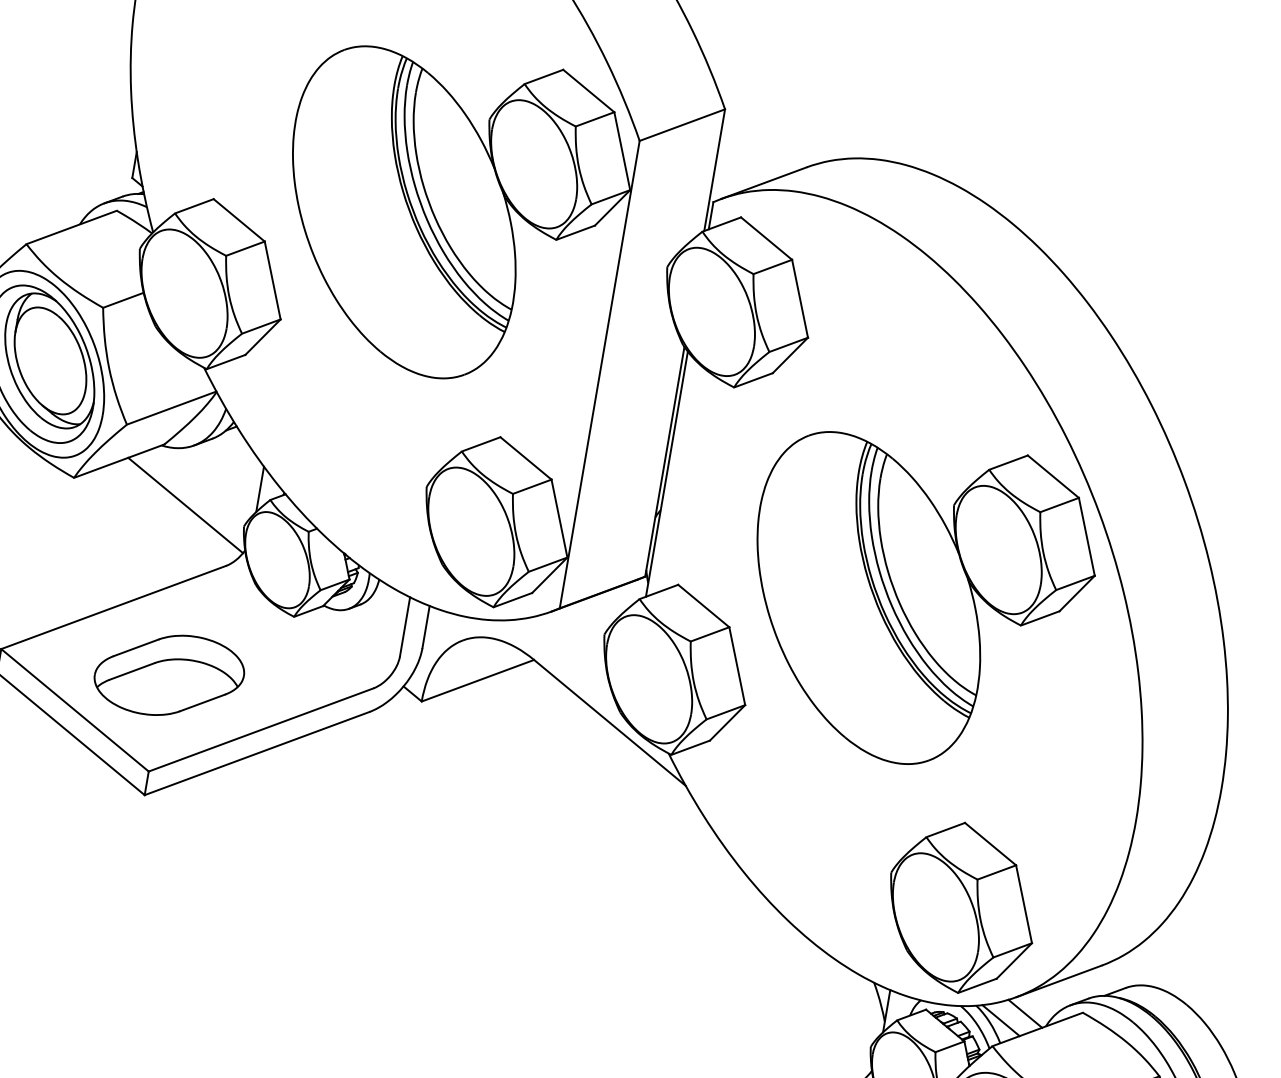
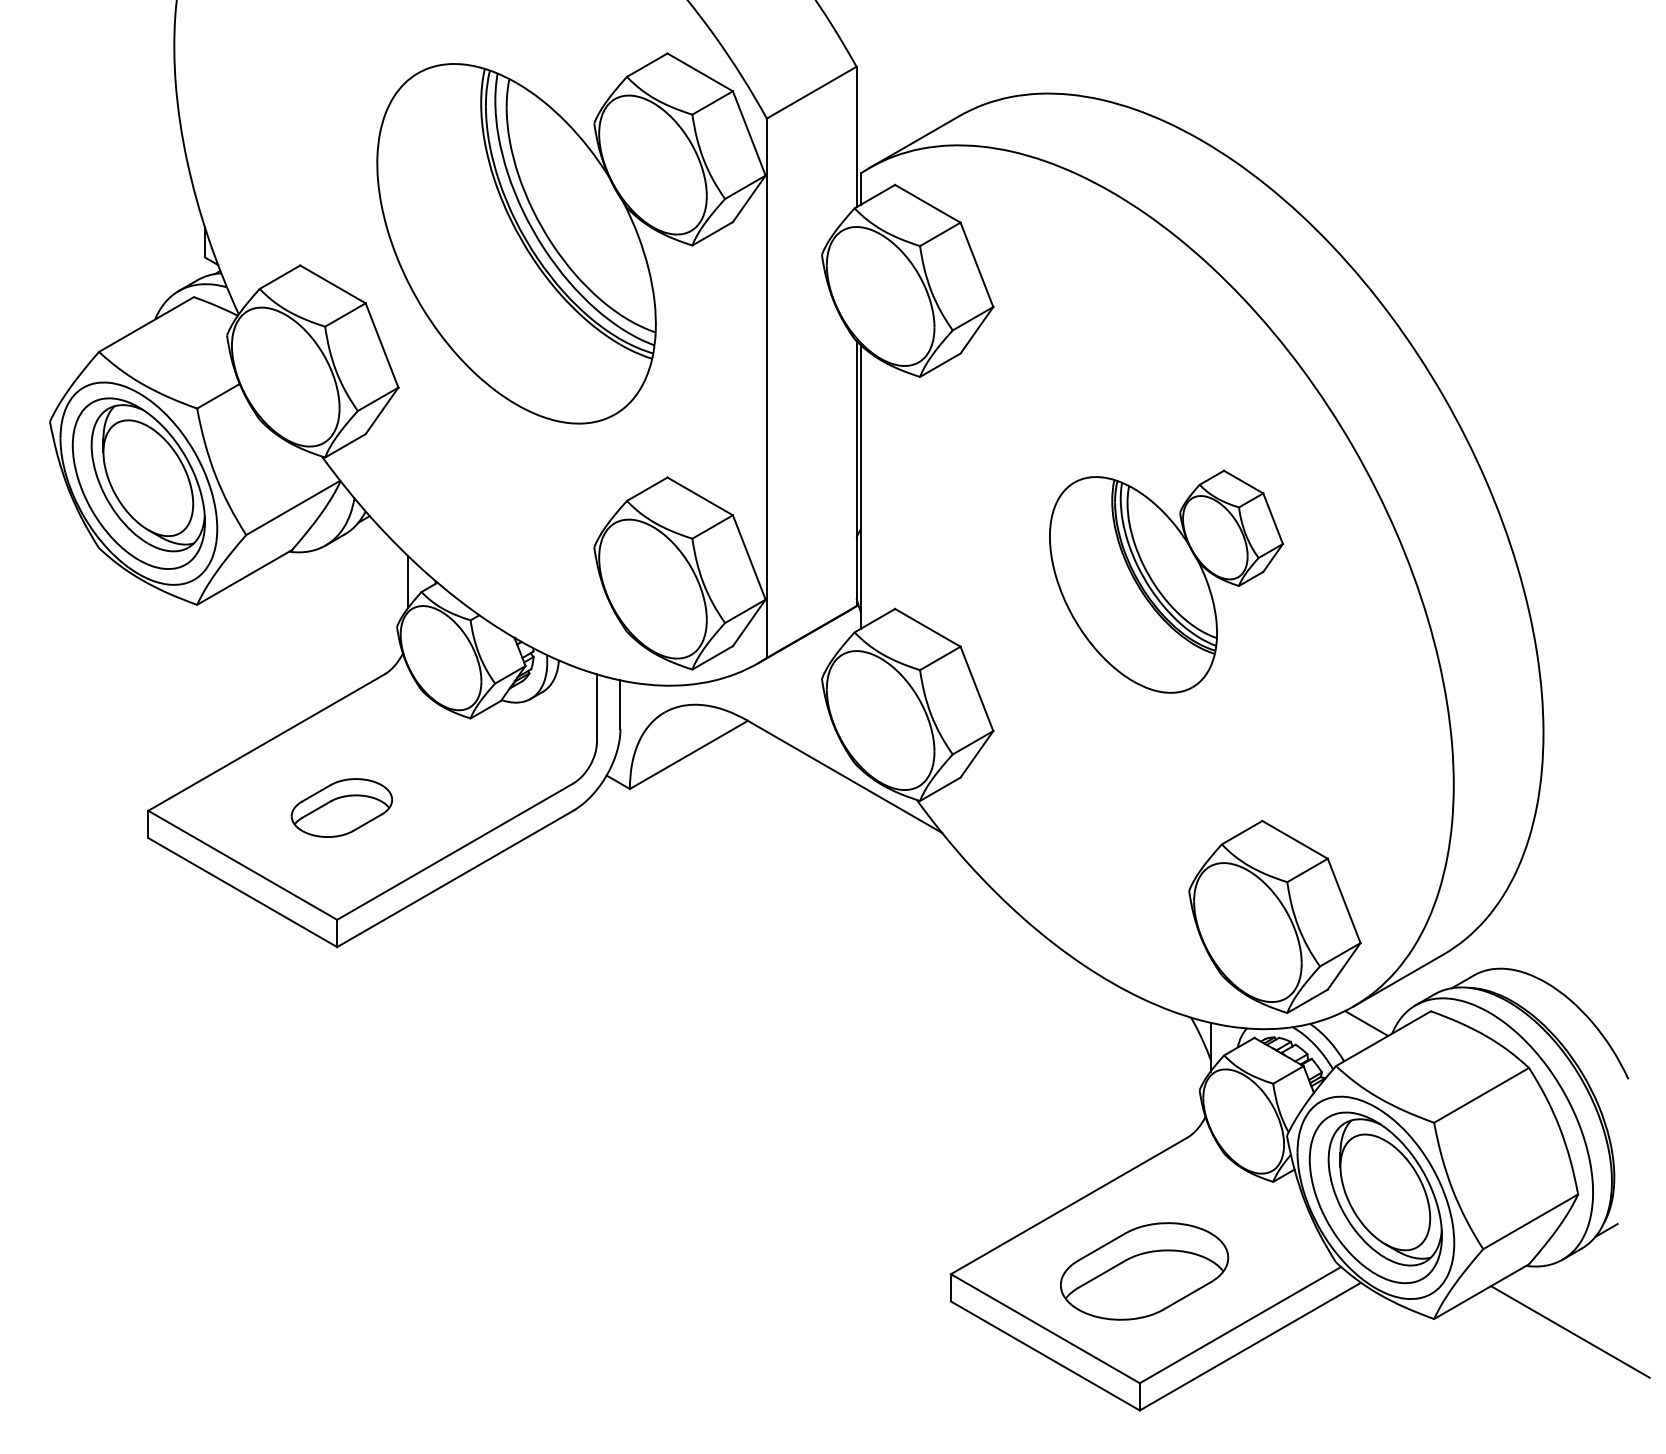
line: (185, 505) -> (327, 614), removed
part: (917, 601) -> (1166, 581), size x0.6
part: (169, 674) -> (341, 807), size x0.6
line: (1000, 1020) -> (1340, 1035), removed

